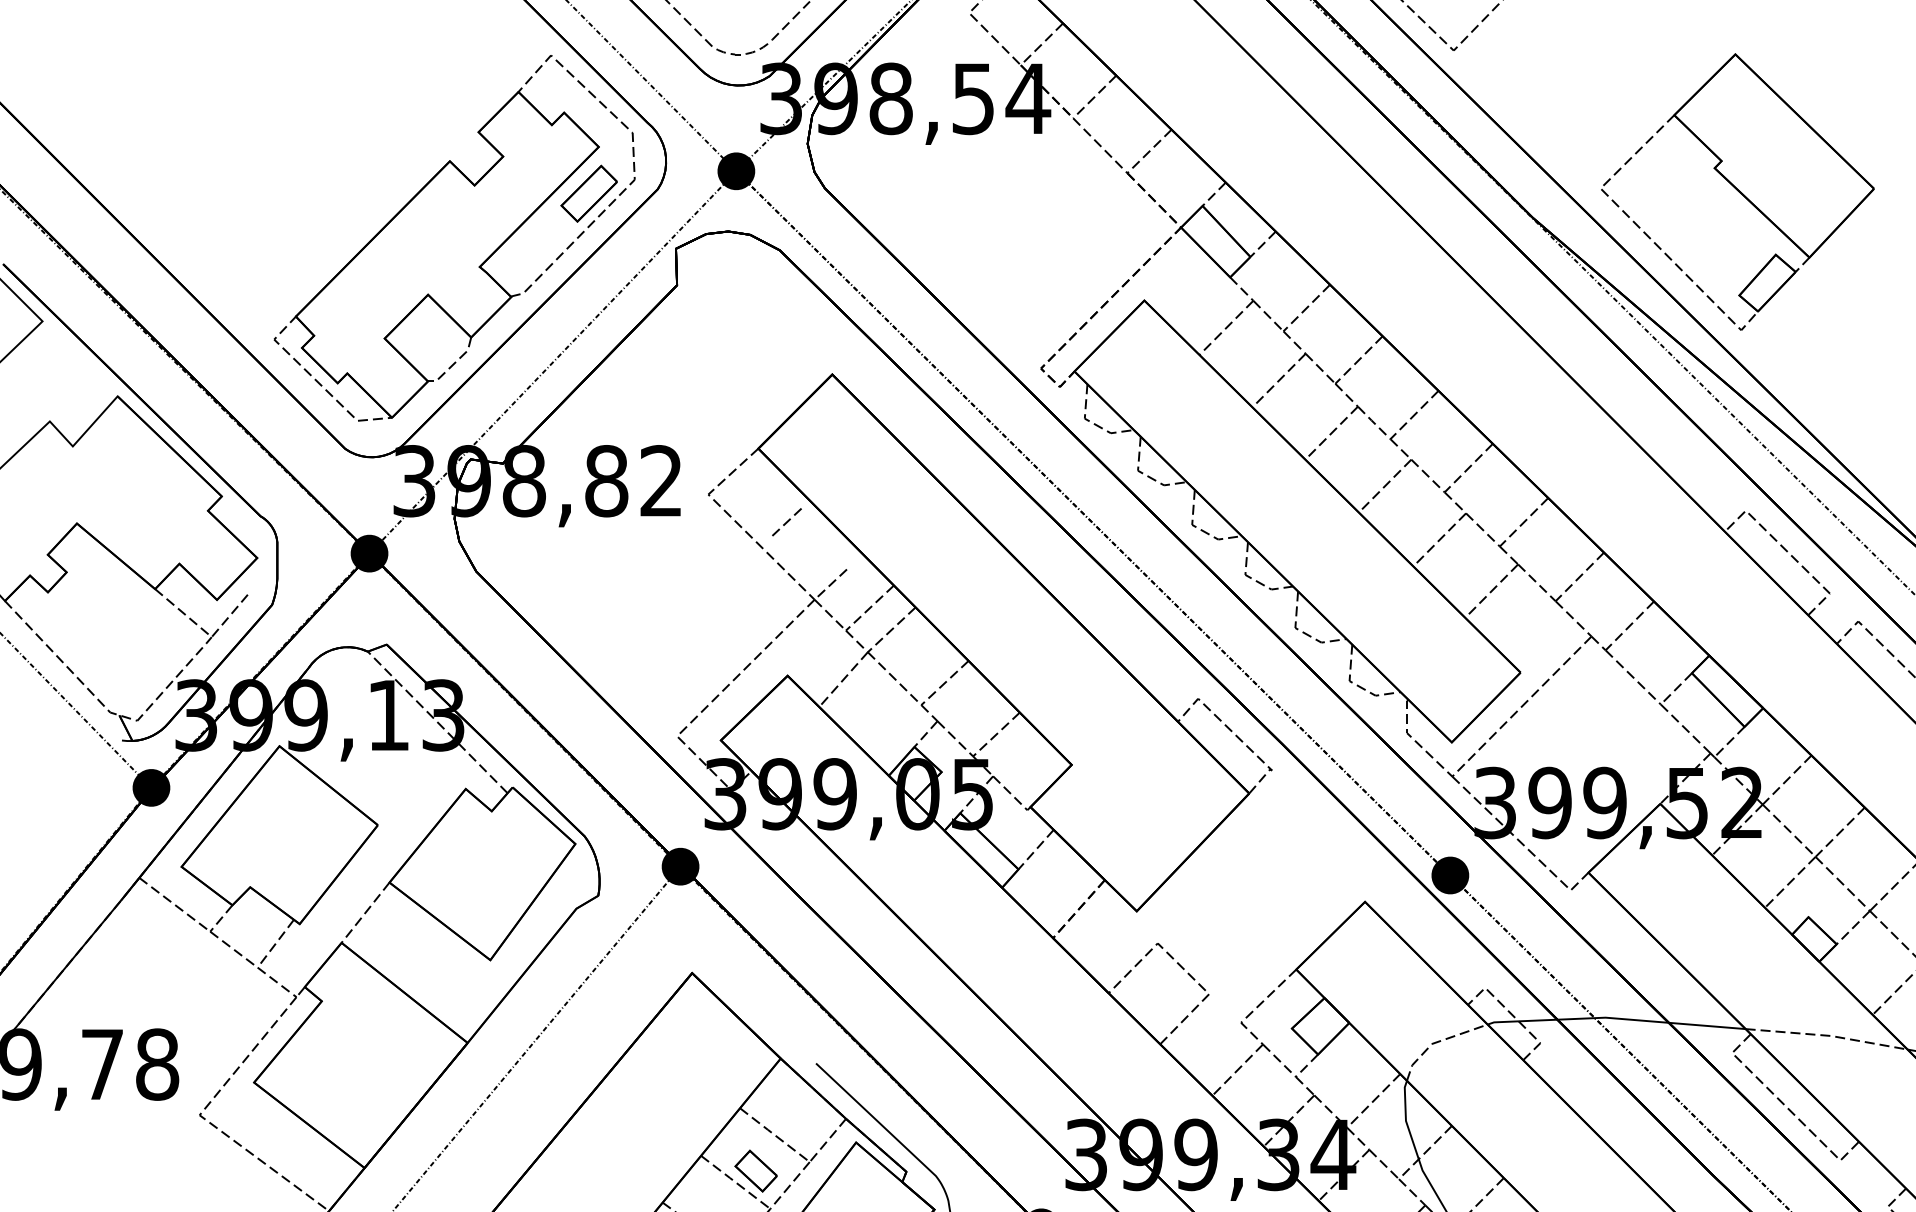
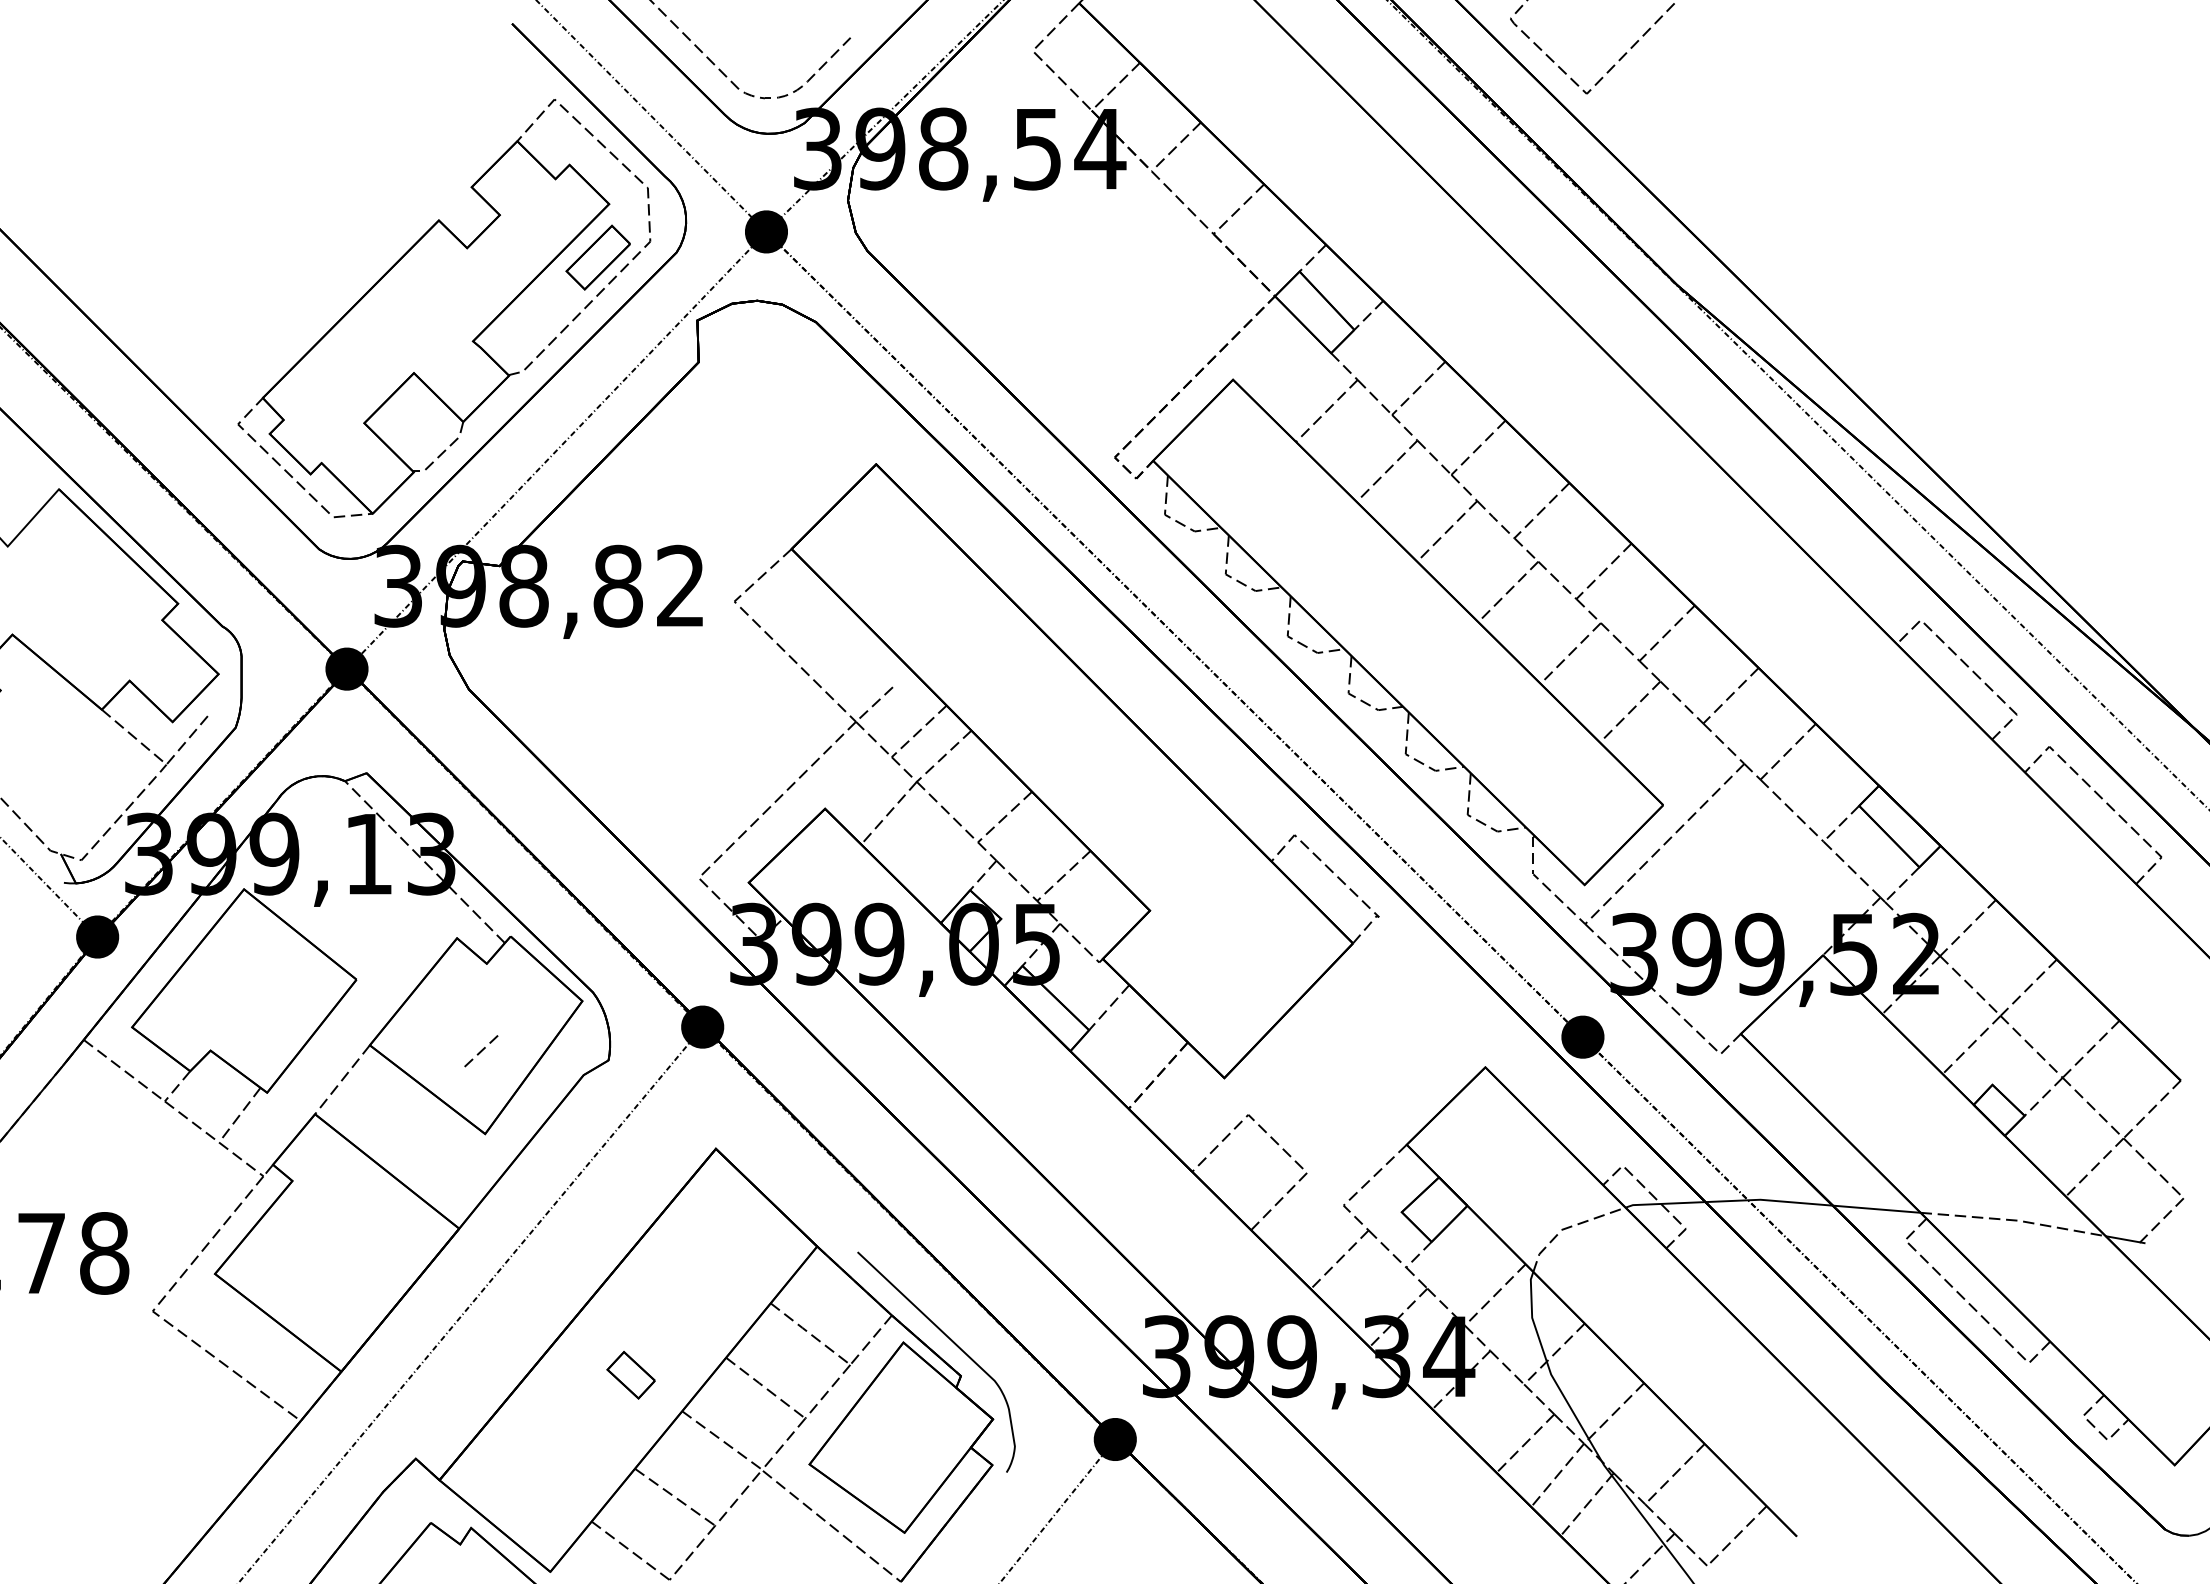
part: (1737, 191) -> (1911, 255), removed
line: (787, 522) -> (481, 1051), moved
part: (755, 1171) -> (630, 1375), moved

